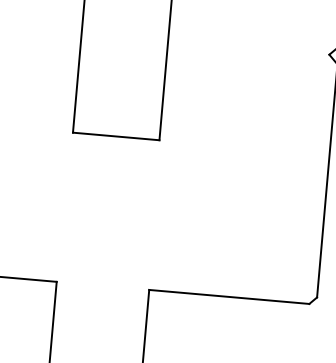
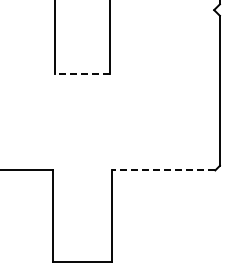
line: (116, 136) -> (82, 74), solid -> dashed
line: (228, 297) -> (163, 170), solid -> dashed

